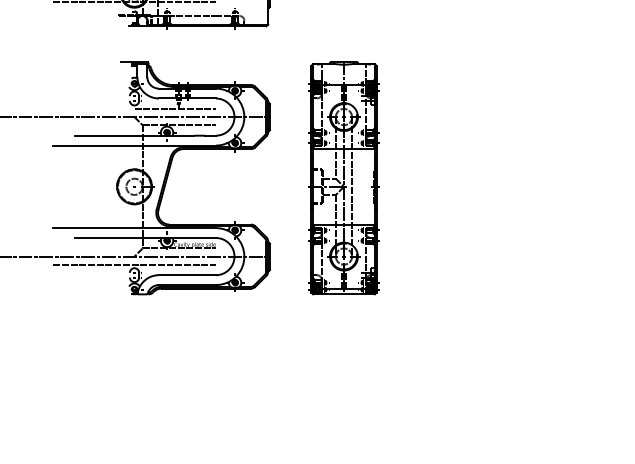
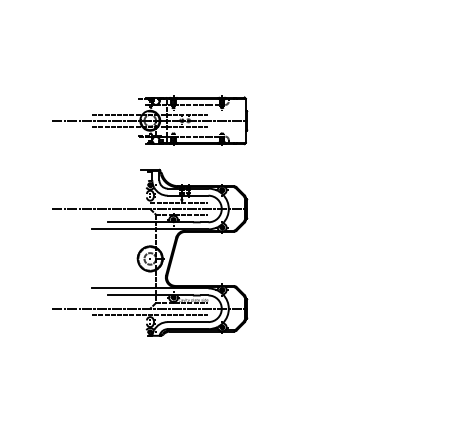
part: (344, 177) -> (300, 252), removed

